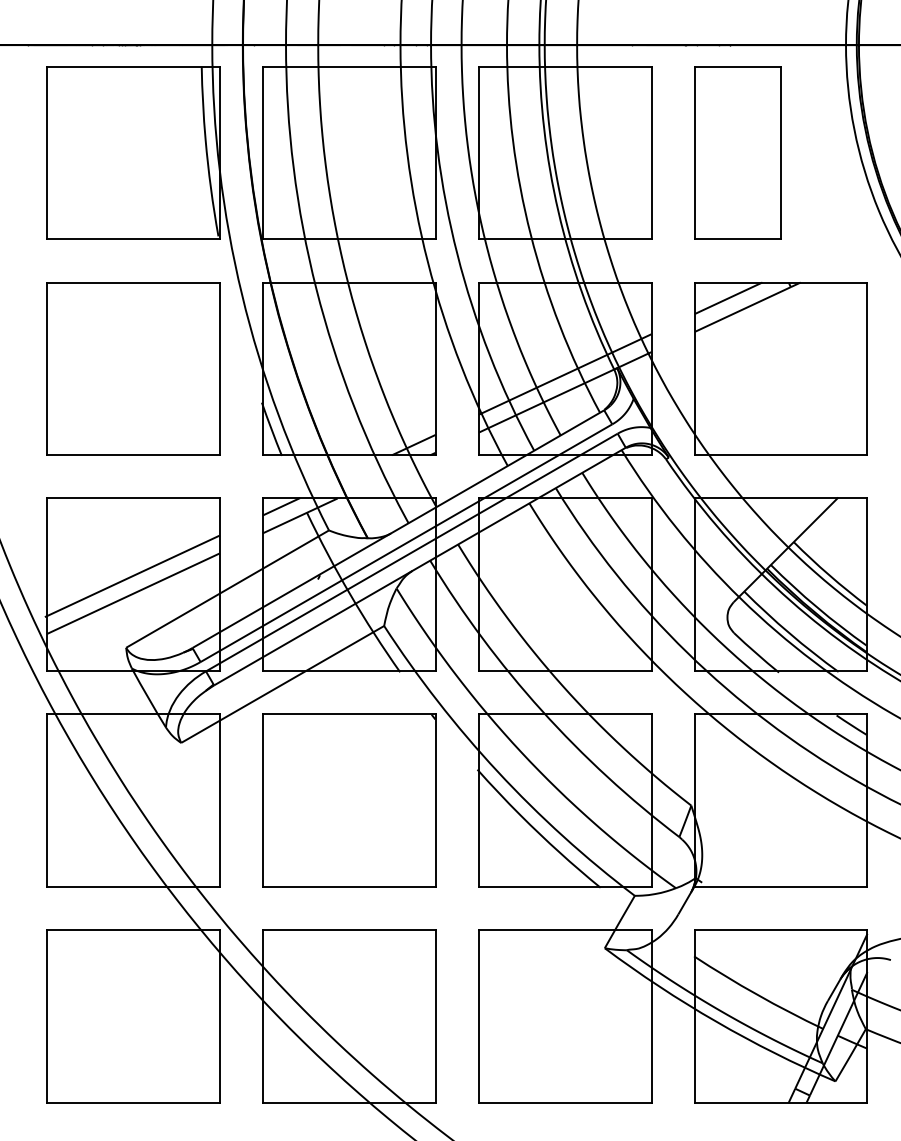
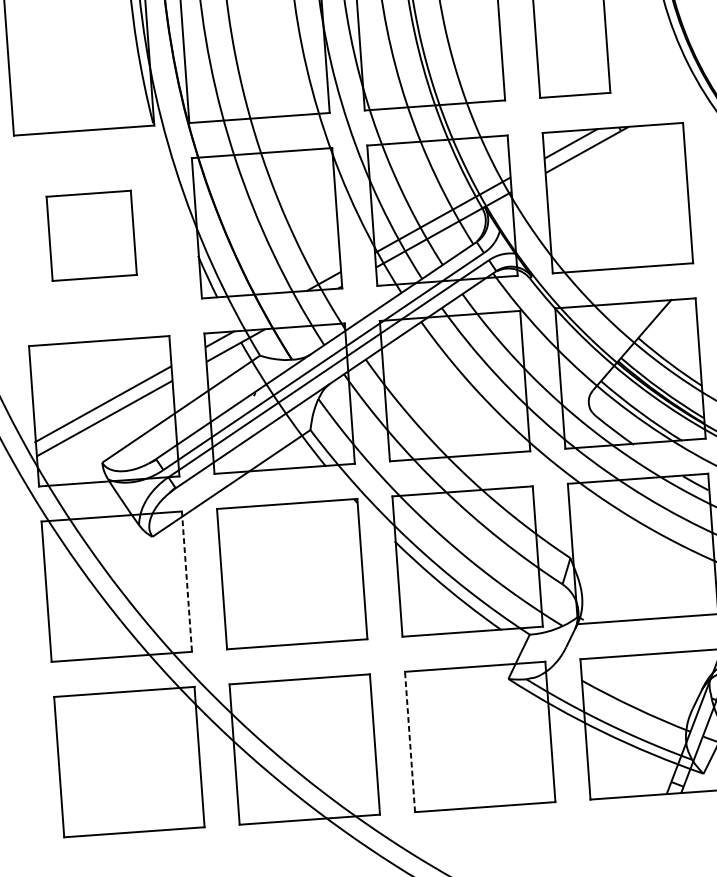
part: (133, 368) -> (91, 235), size x0.6
line: (219, 801) -> (186, 582), solid -> dashed
line: (478, 1016) -> (409, 741), solid -> dashed

